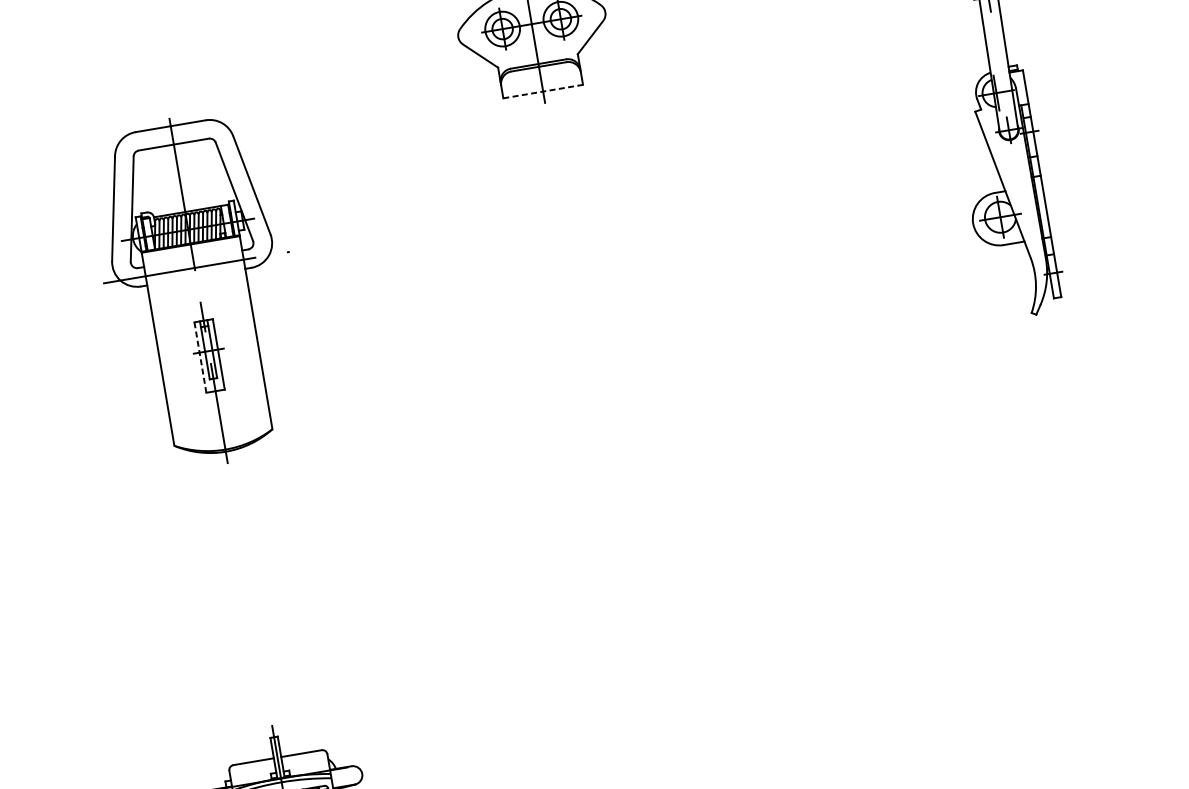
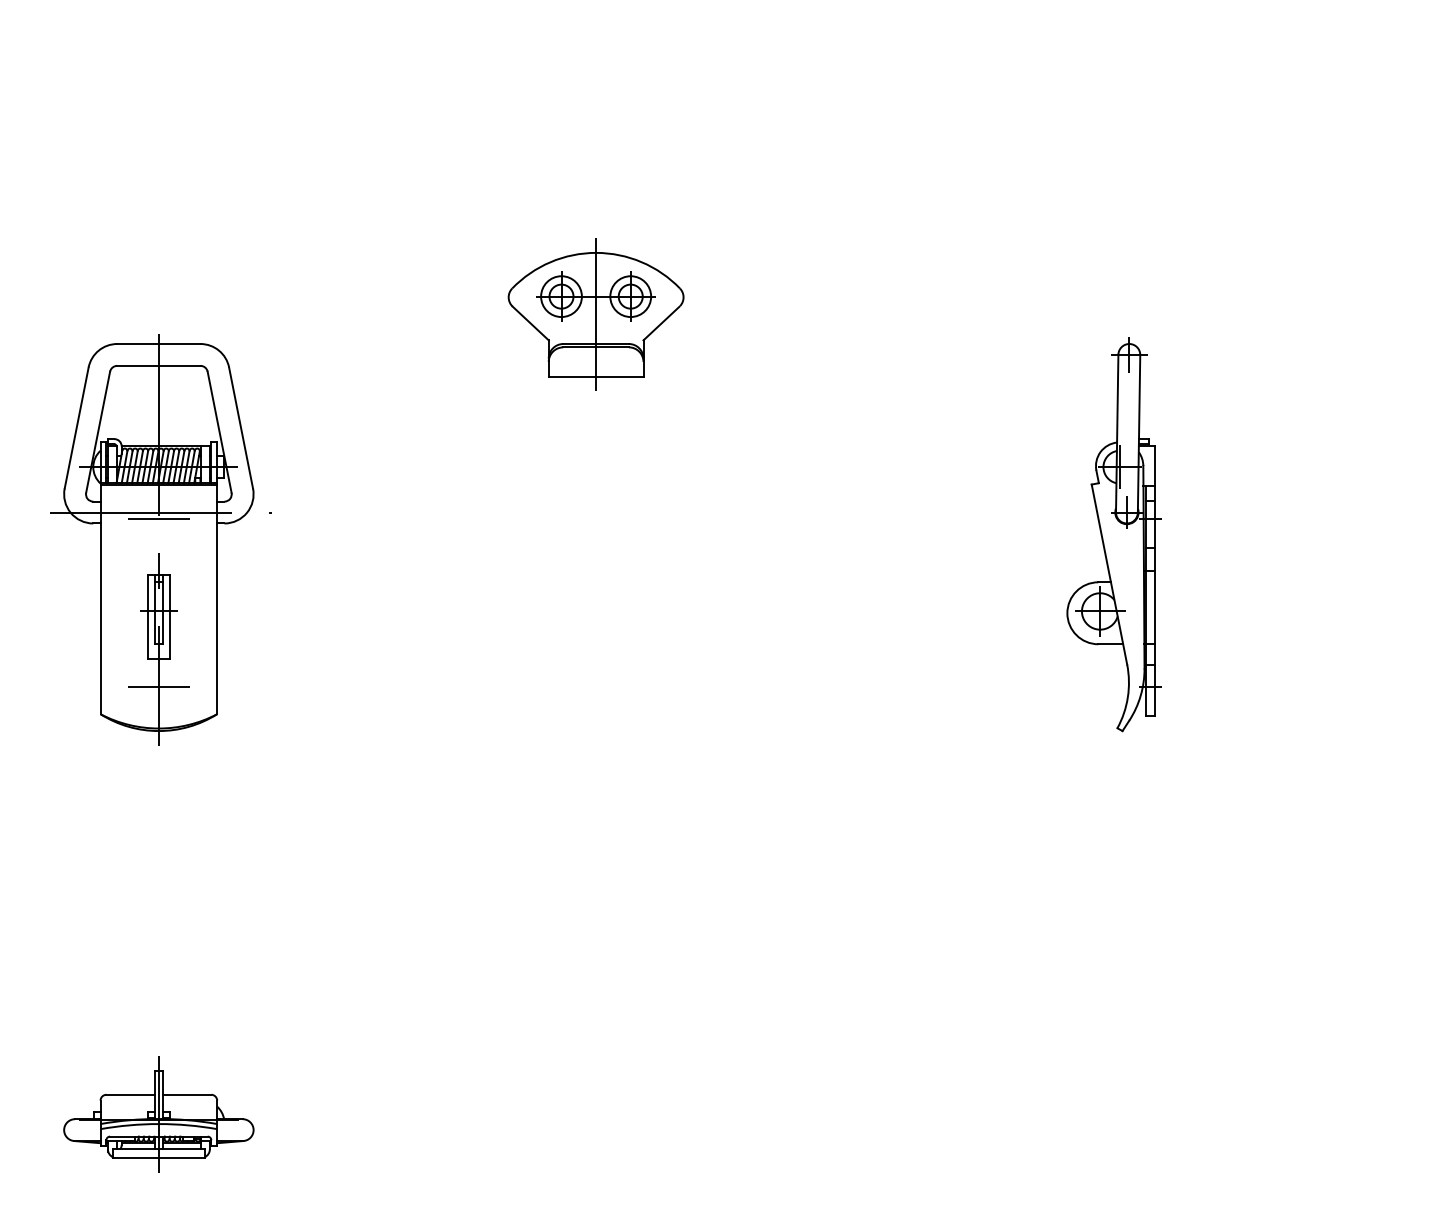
line: (543, 91) -> (596, 376), dashed -> solid
line: (195, 273) -> (158, 518), added
line: (200, 357) -> (147, 617), dashed -> solid
line: (219, 414) -> (158, 686), added

